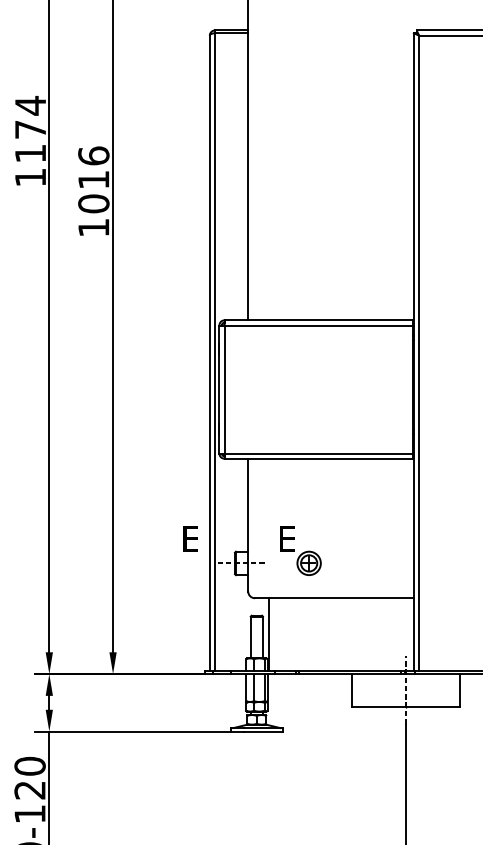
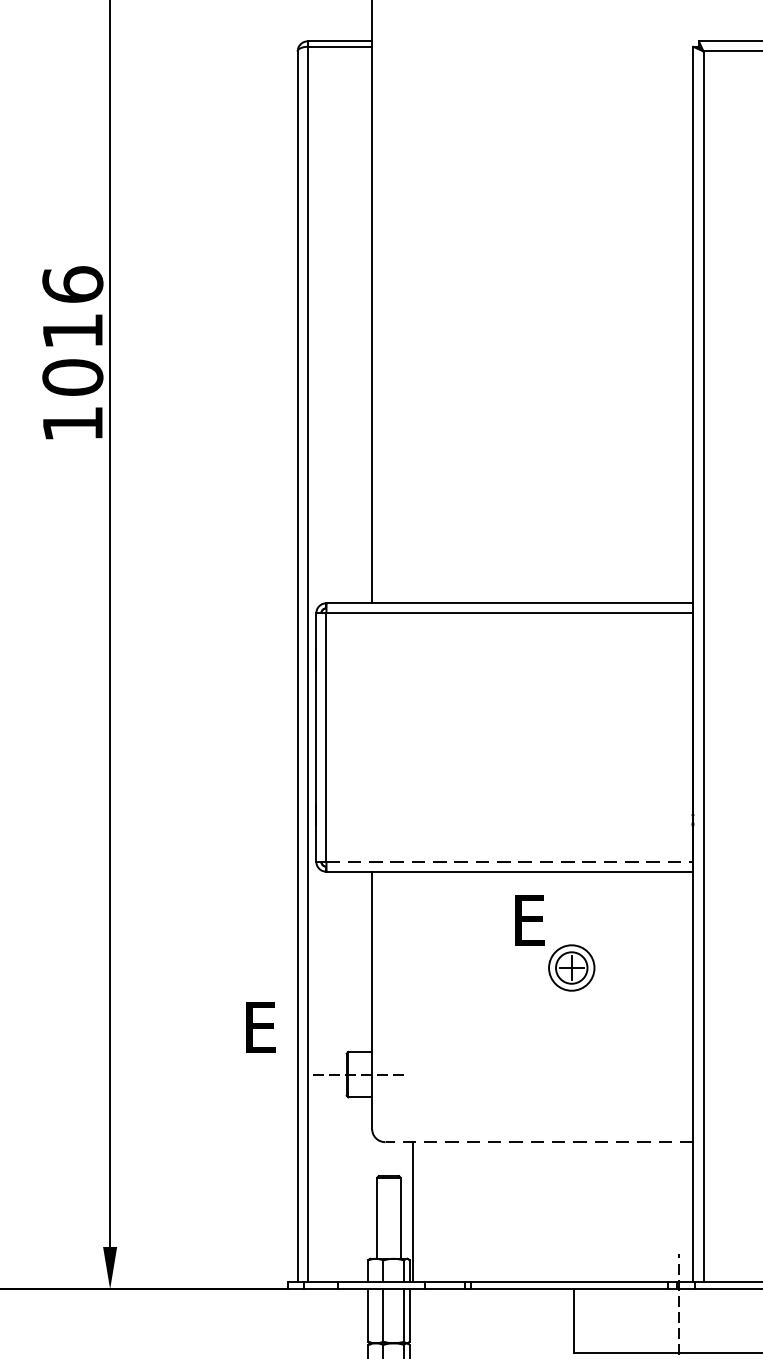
line: (319, 453) -> (510, 861), solid -> dashed
part: (300, 550) -> (554, 942), moved
line: (334, 598) -> (539, 1142), solid -> dashed

